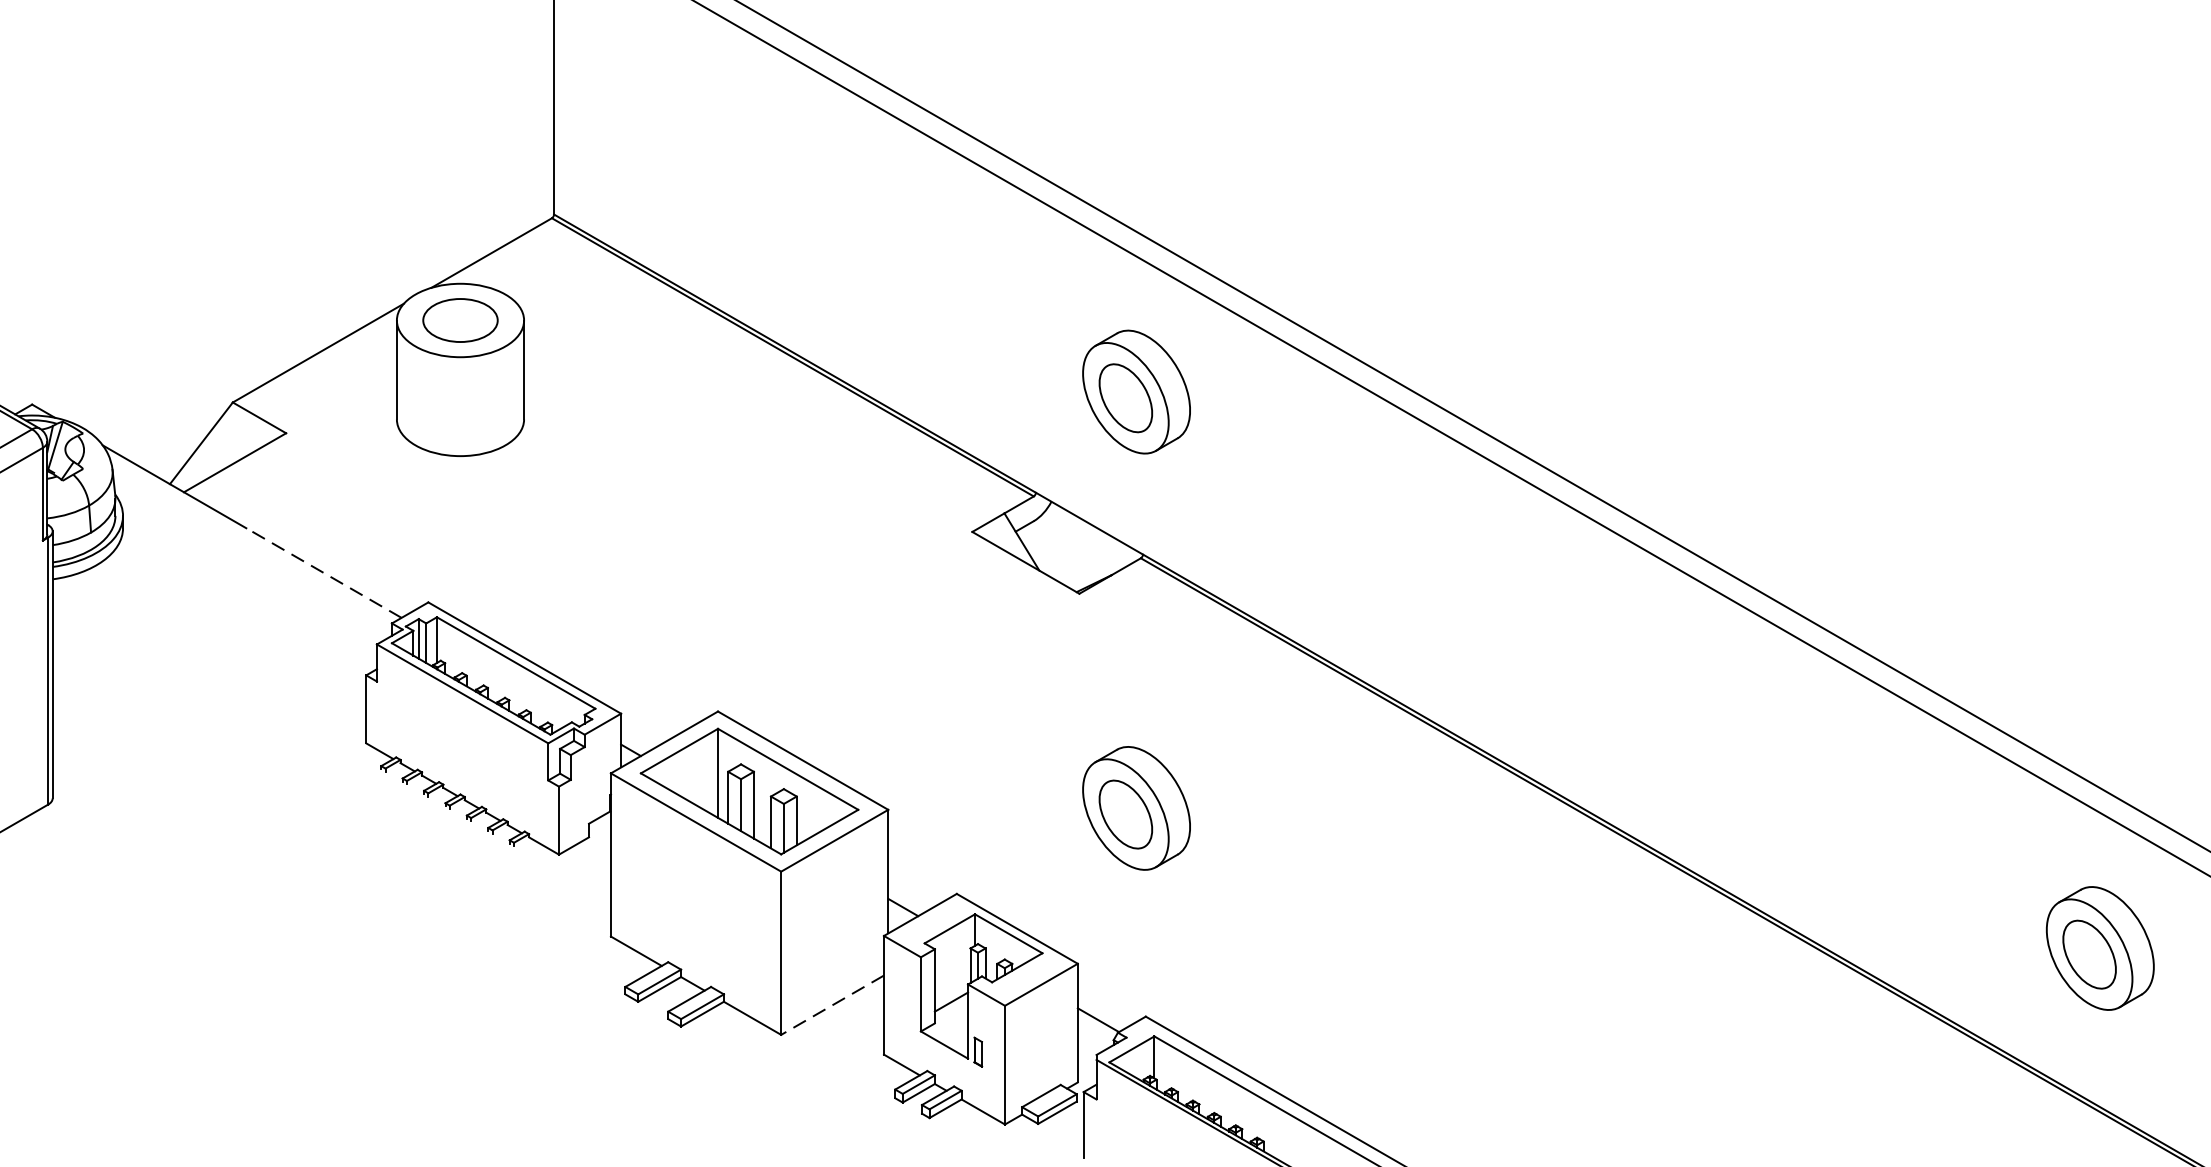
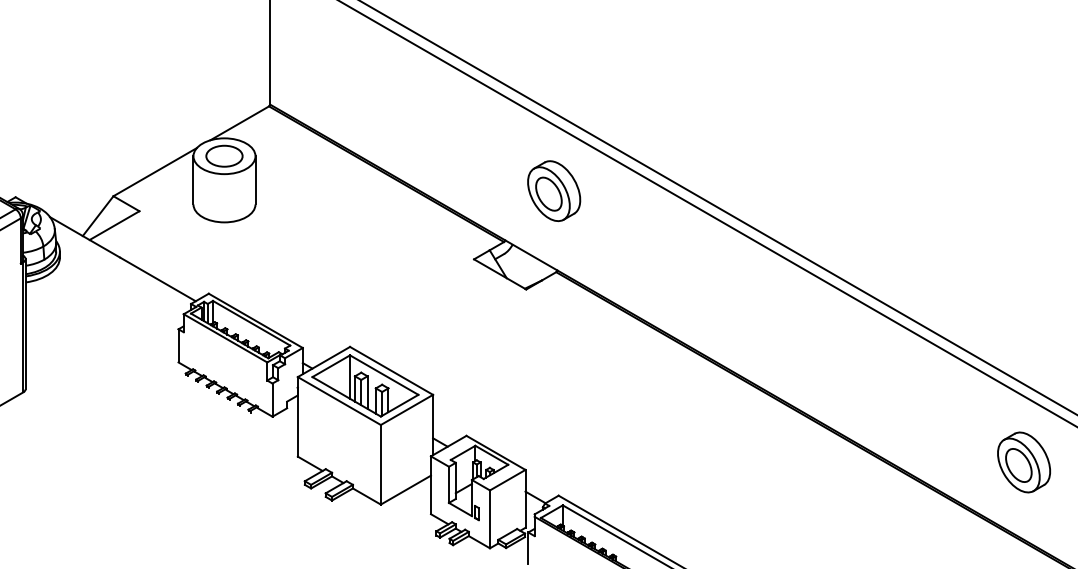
line: (323, 573) -> (157, 279), dashed -> solid
part: (1137, 809) -> (554, 394), removed
line: (831, 1005) -> (405, 490), dashed -> solid

